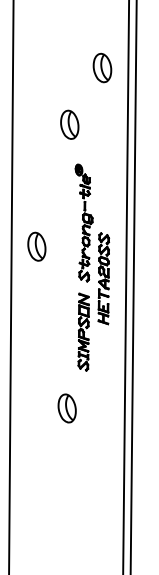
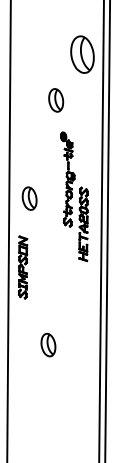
part: (102, 67) -> (82, 54), size x1.6
part: (83, 331) -> (22, 266), moved
part: (66, 408) -> (47, 345), moved

